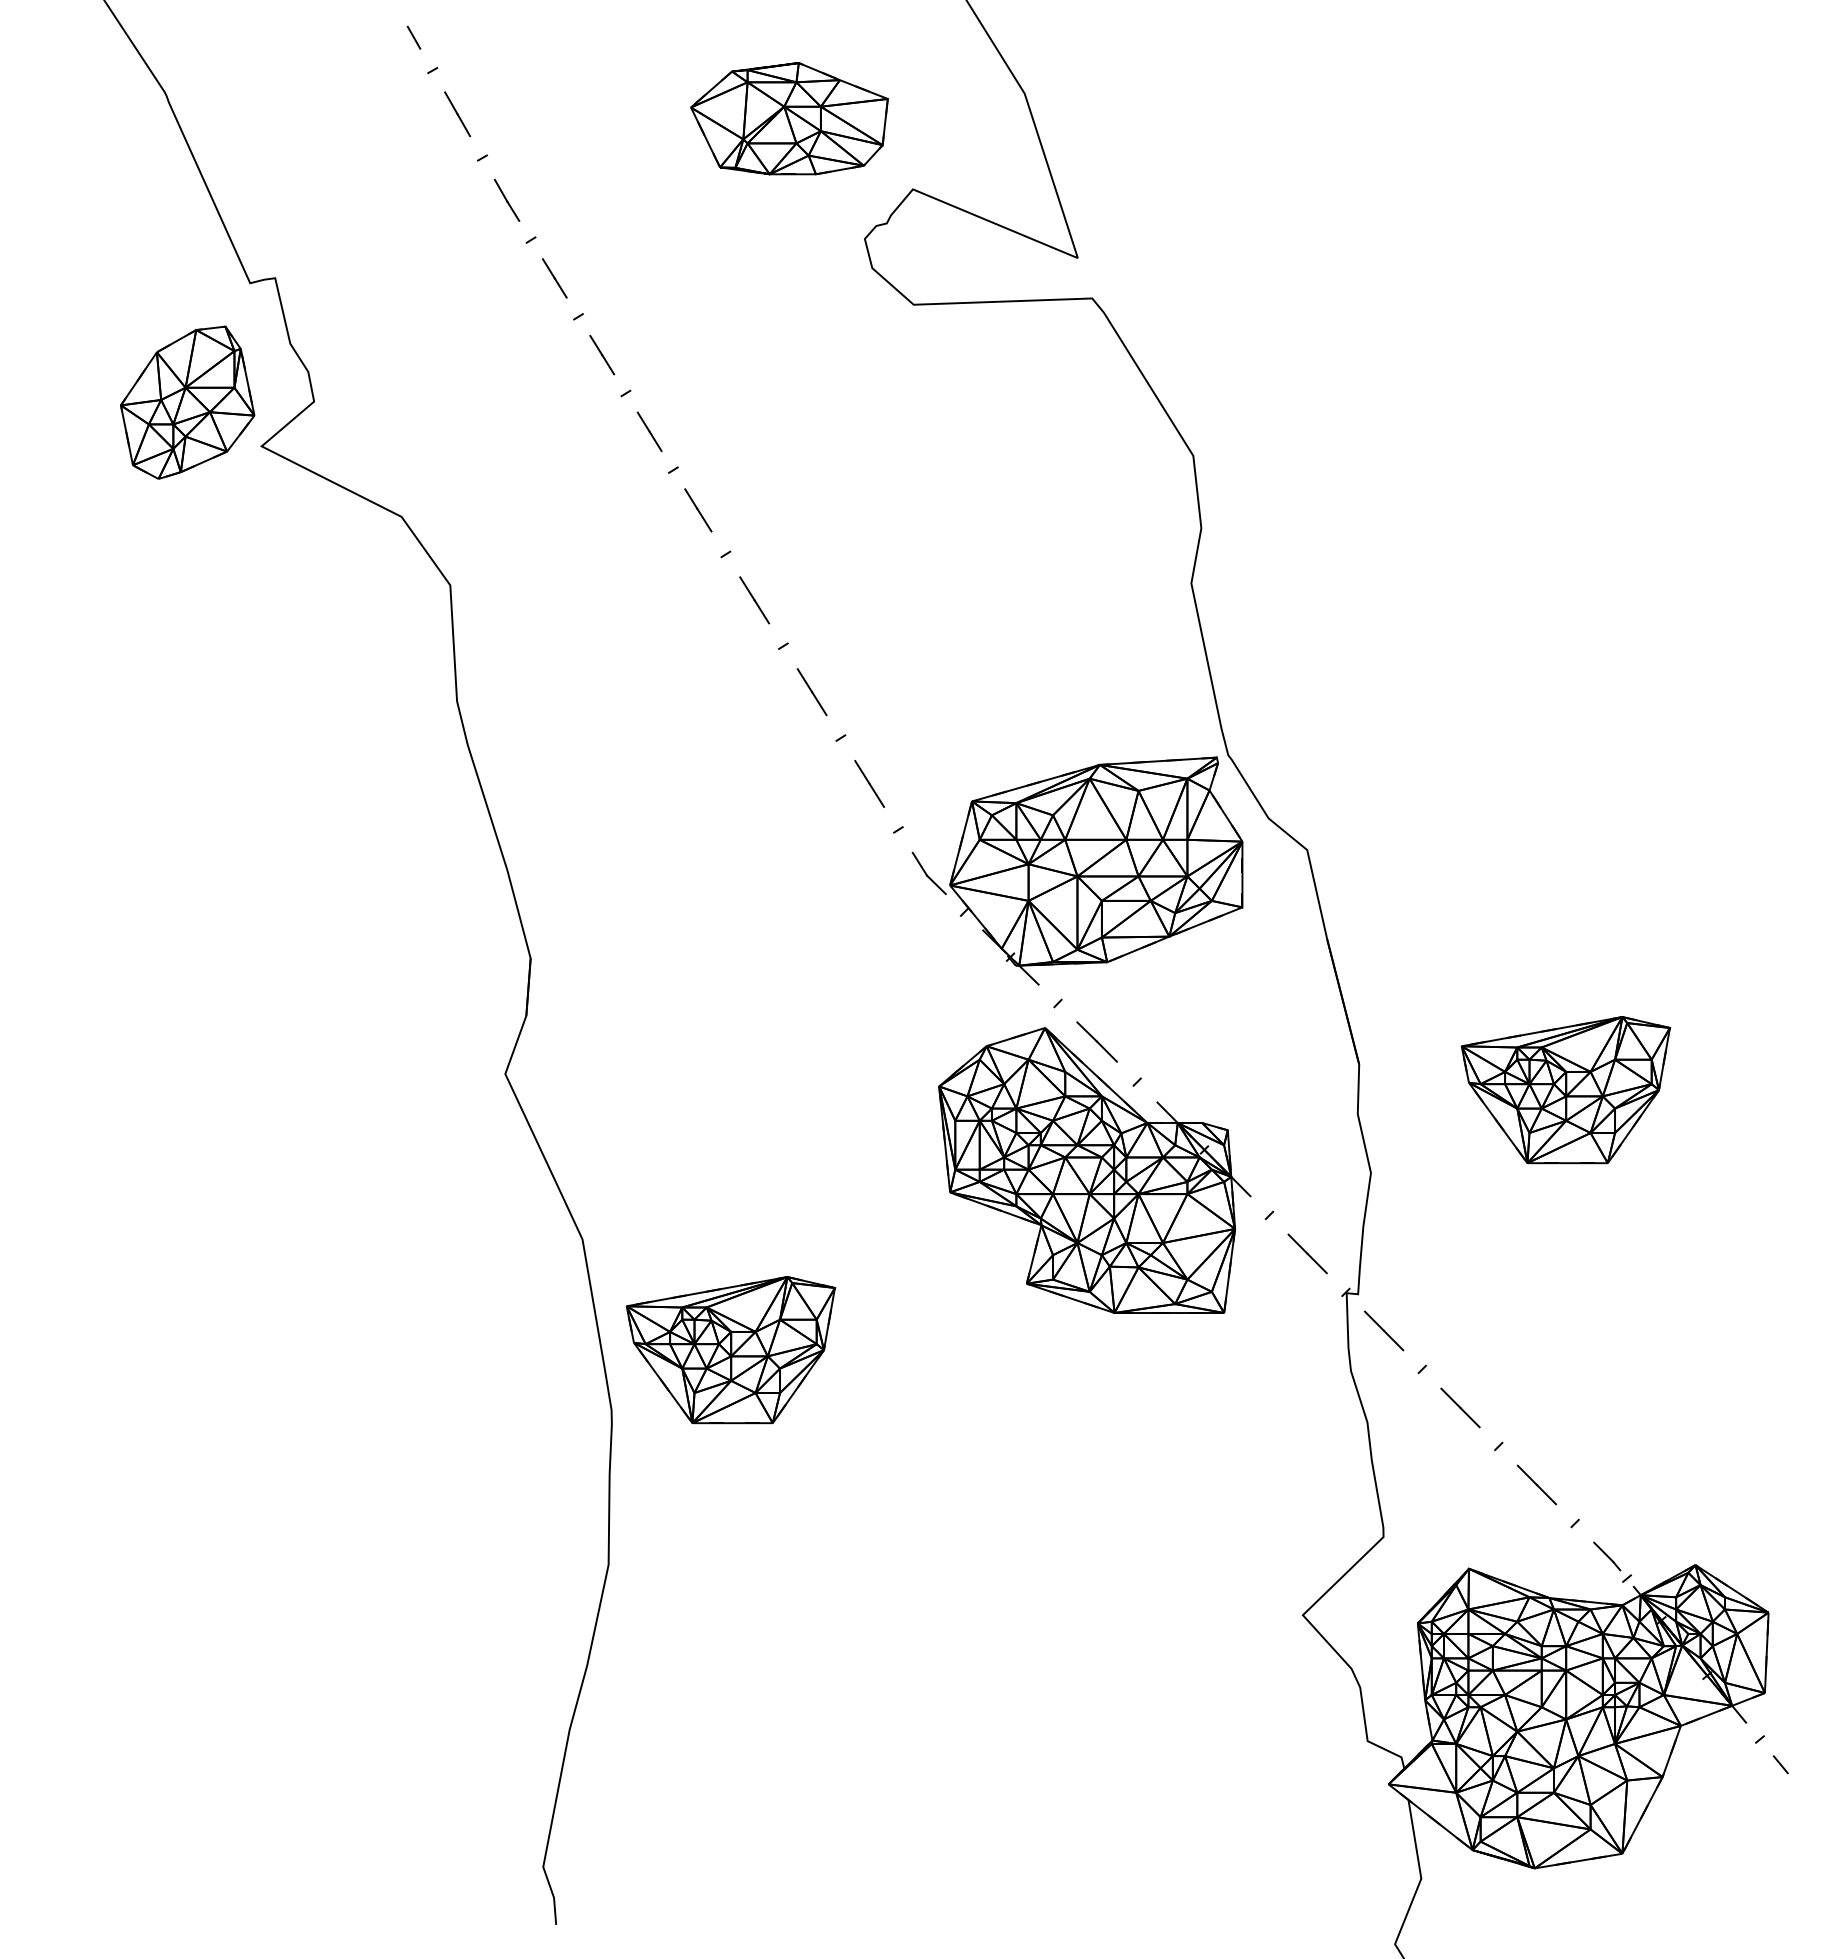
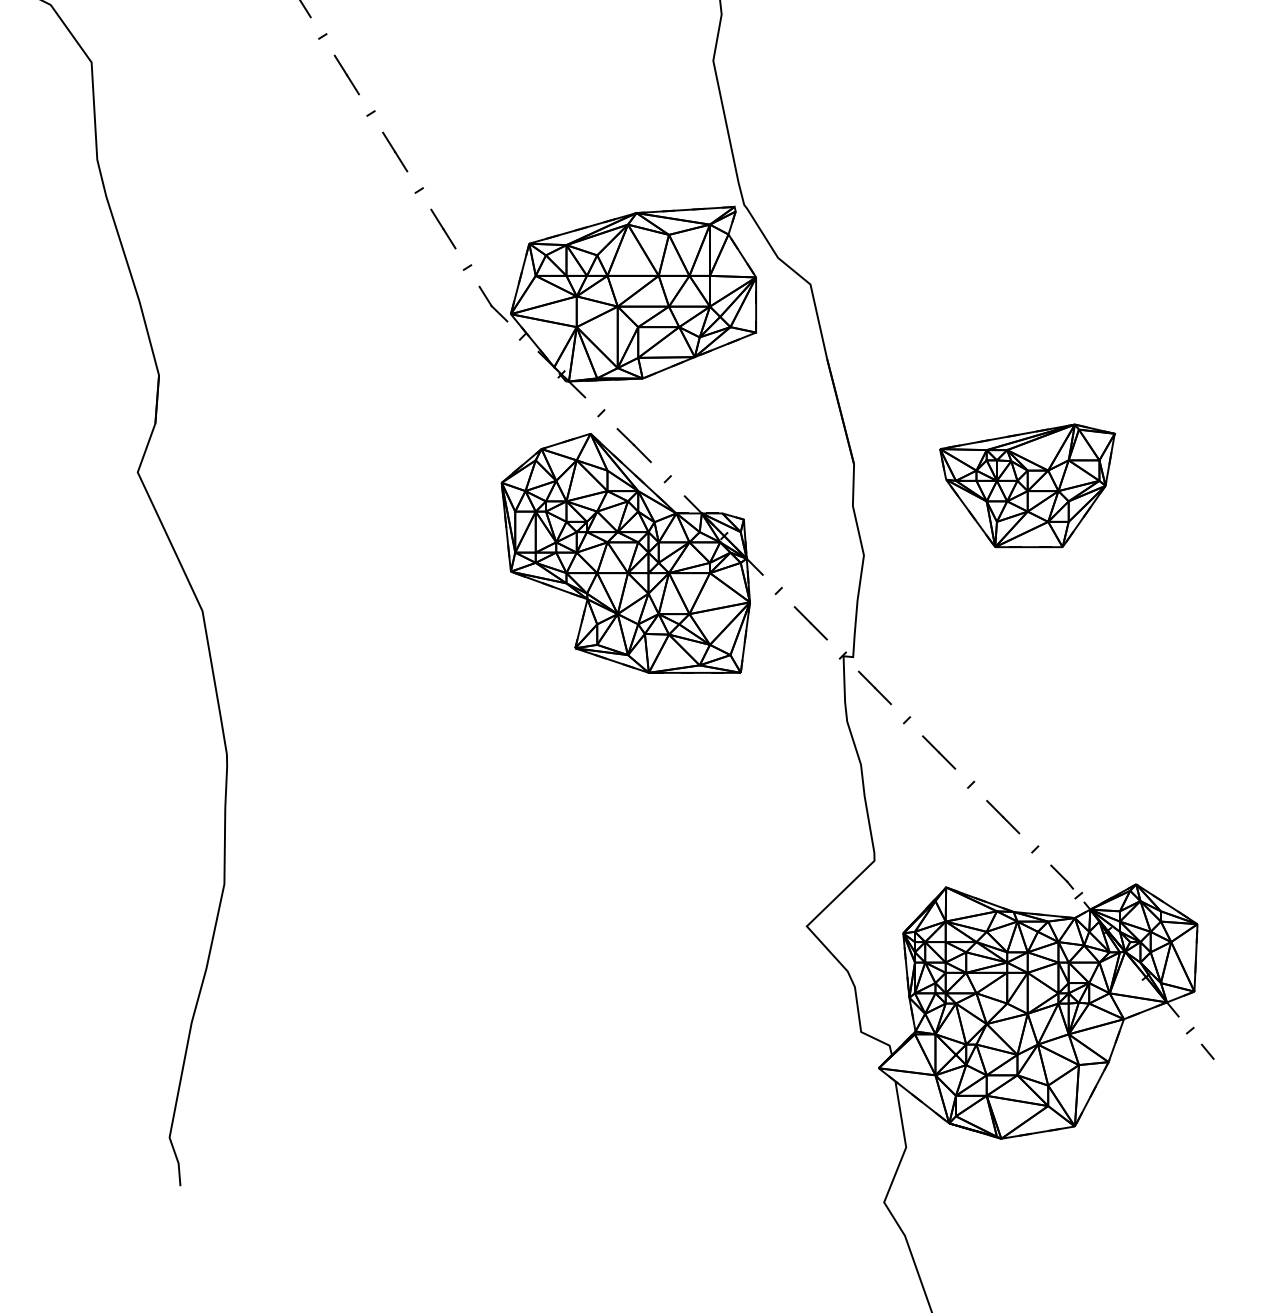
part: (730, 1350) -> (326, 704), removed

